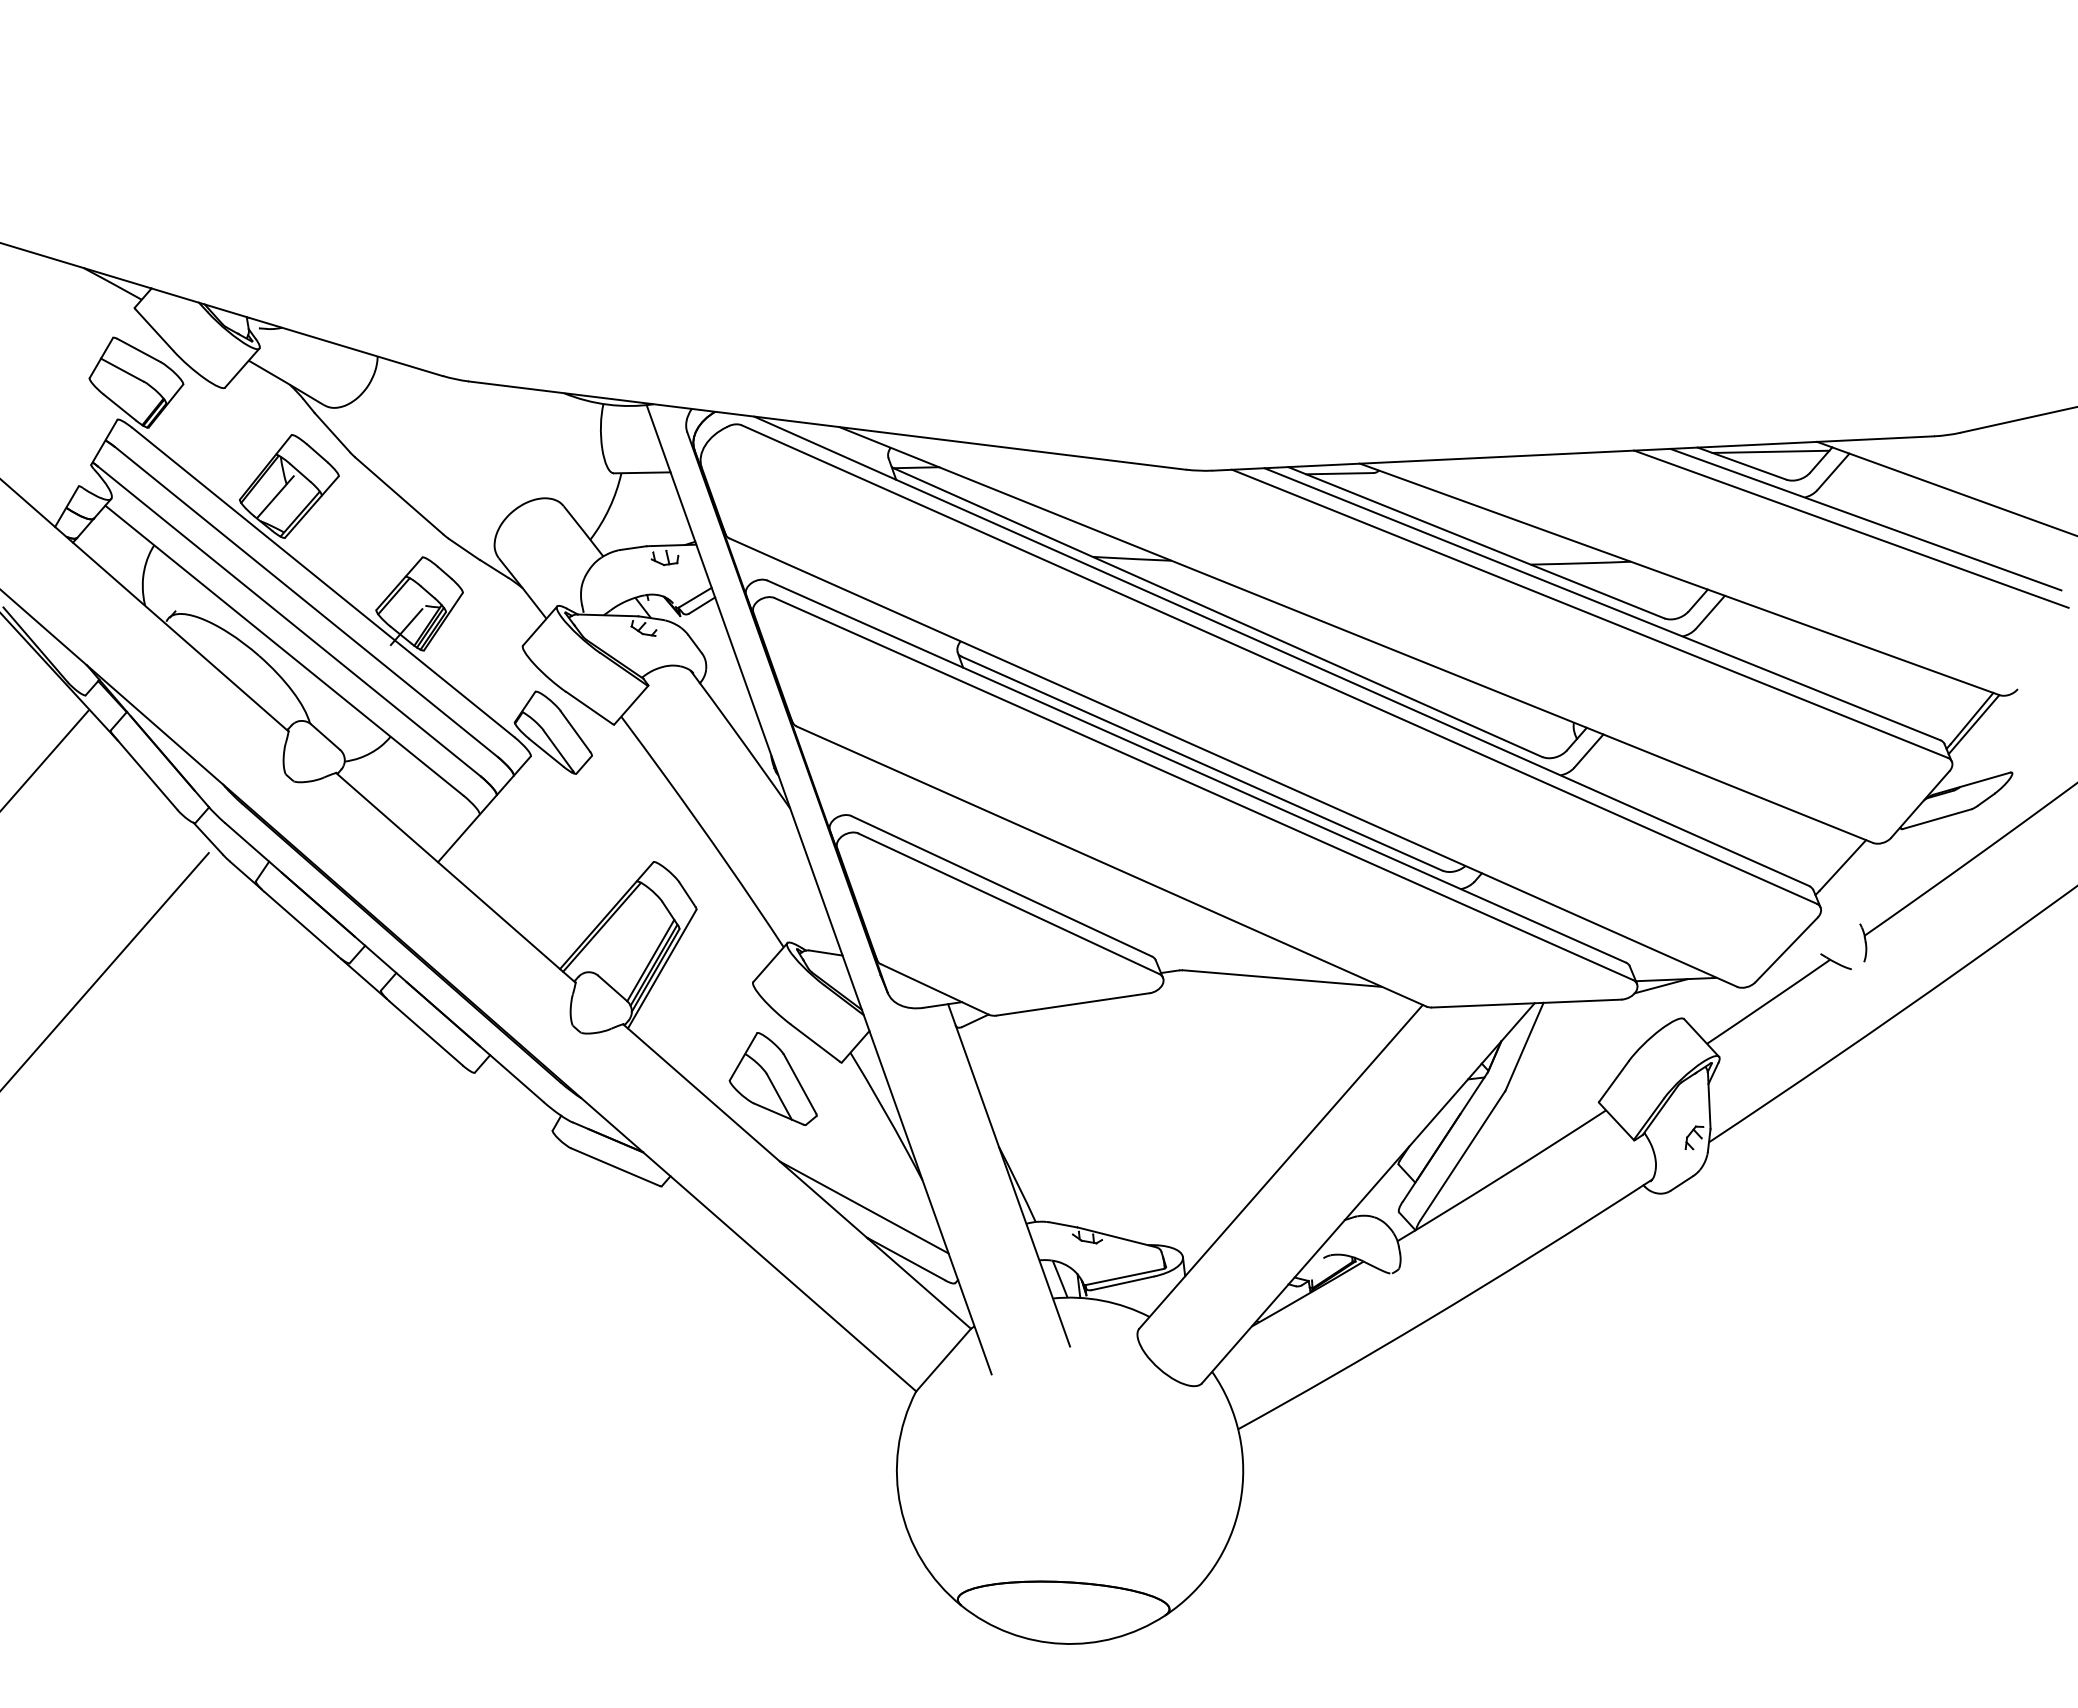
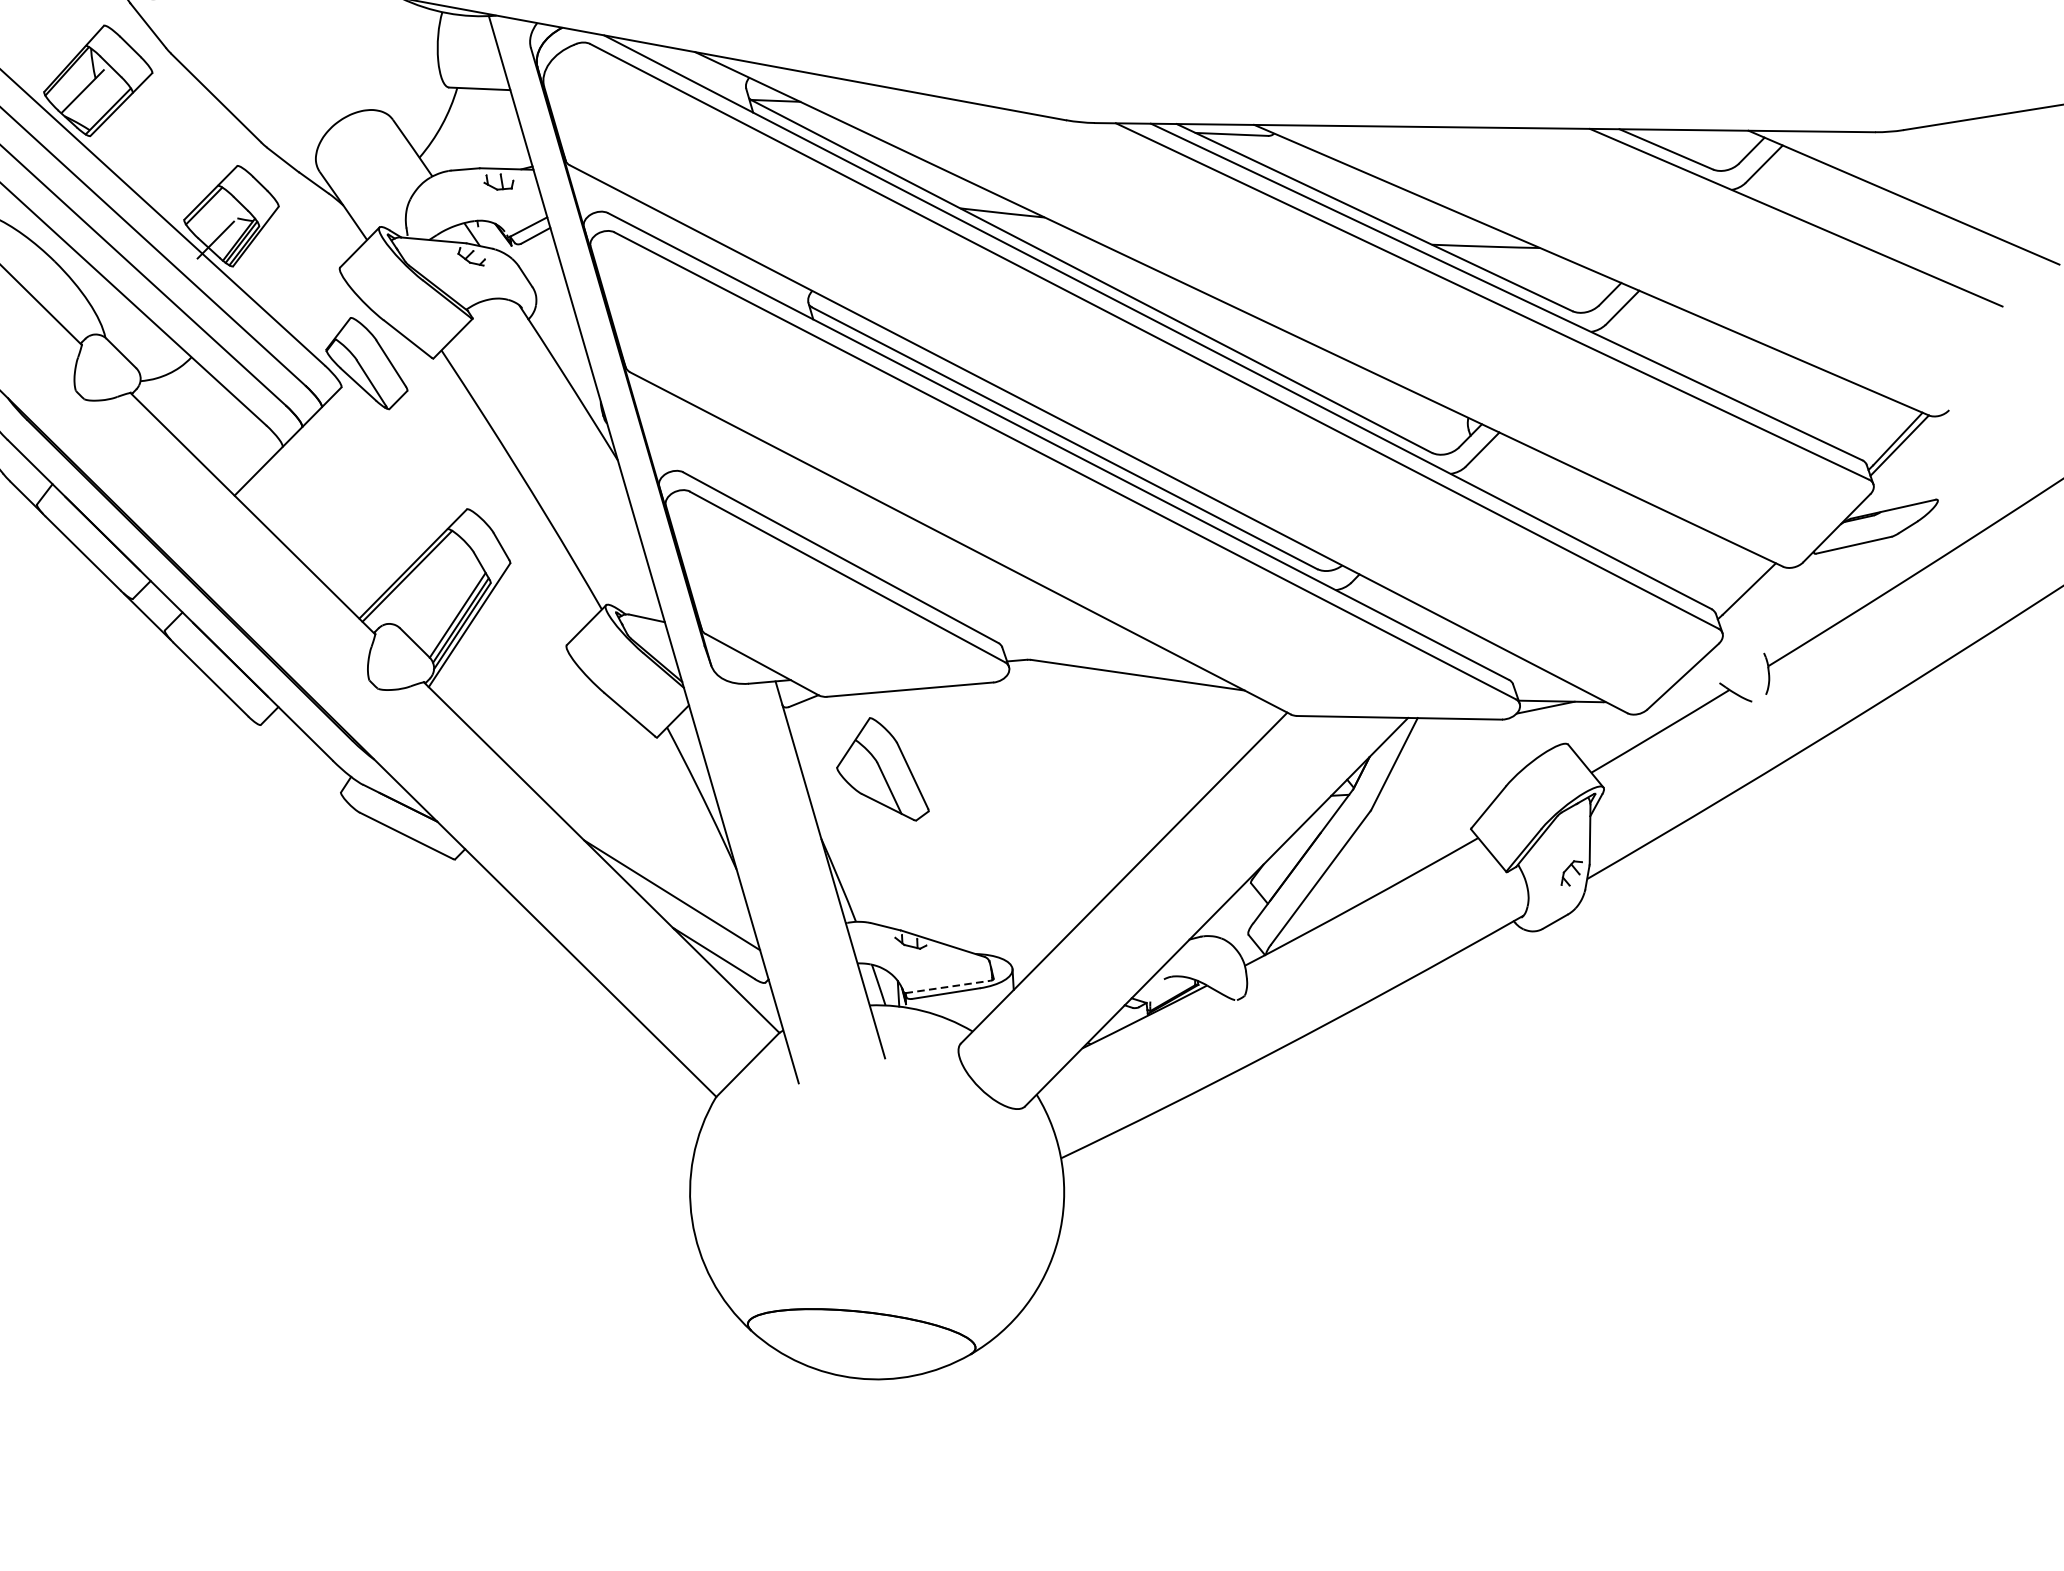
line: (1770, 451) -> (1697, 138), removed
line: (1851, 528) -> (1780, 226), removed
part: (772, 1078) -> (883, 768), moved
line: (1124, 1277) -> (948, 987), solid -> dashed

